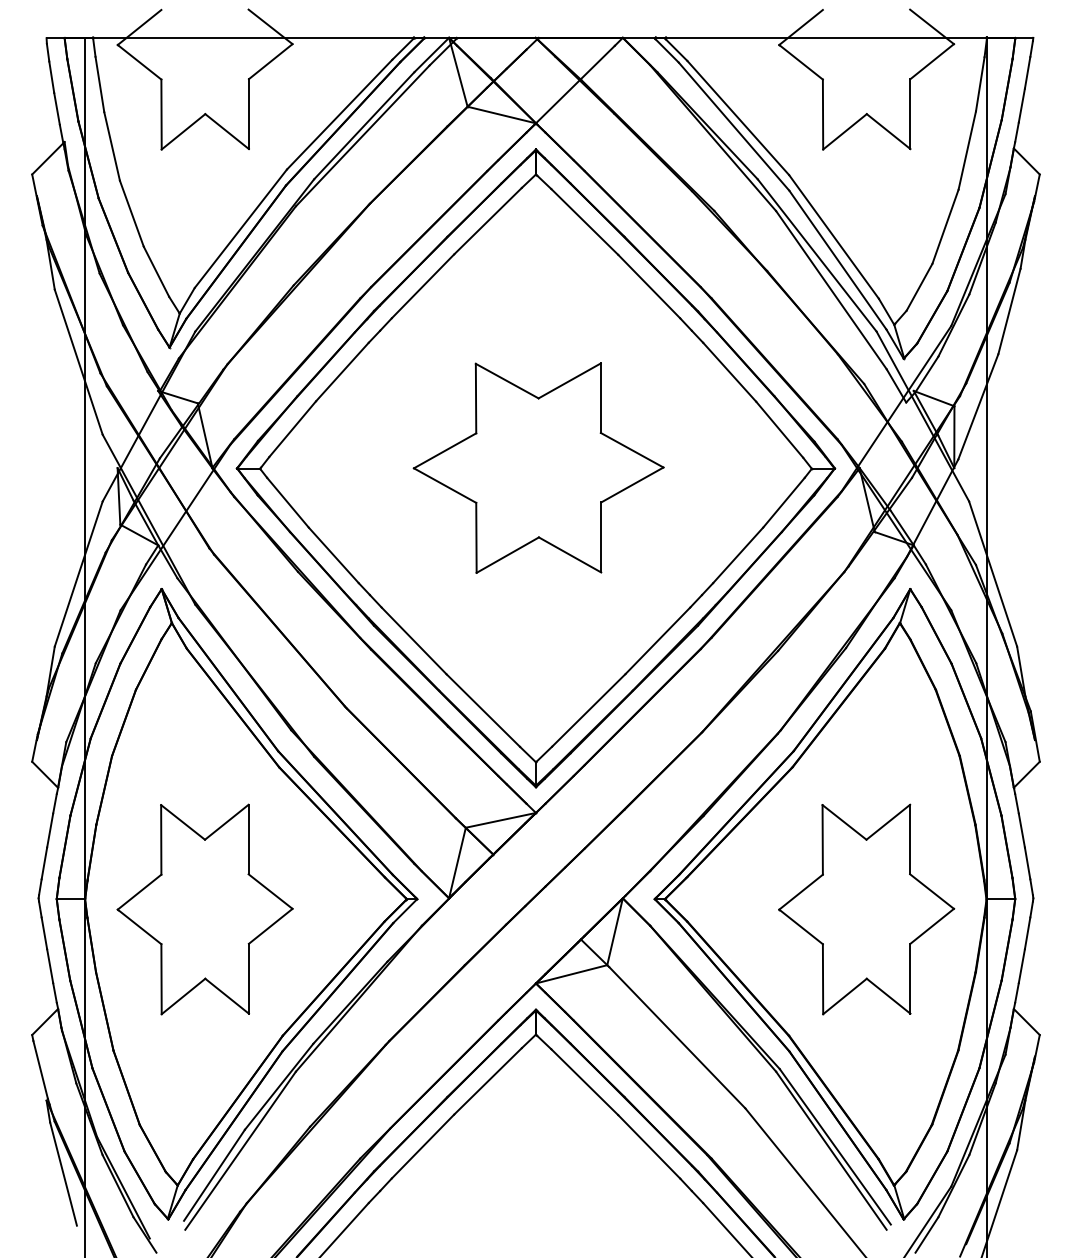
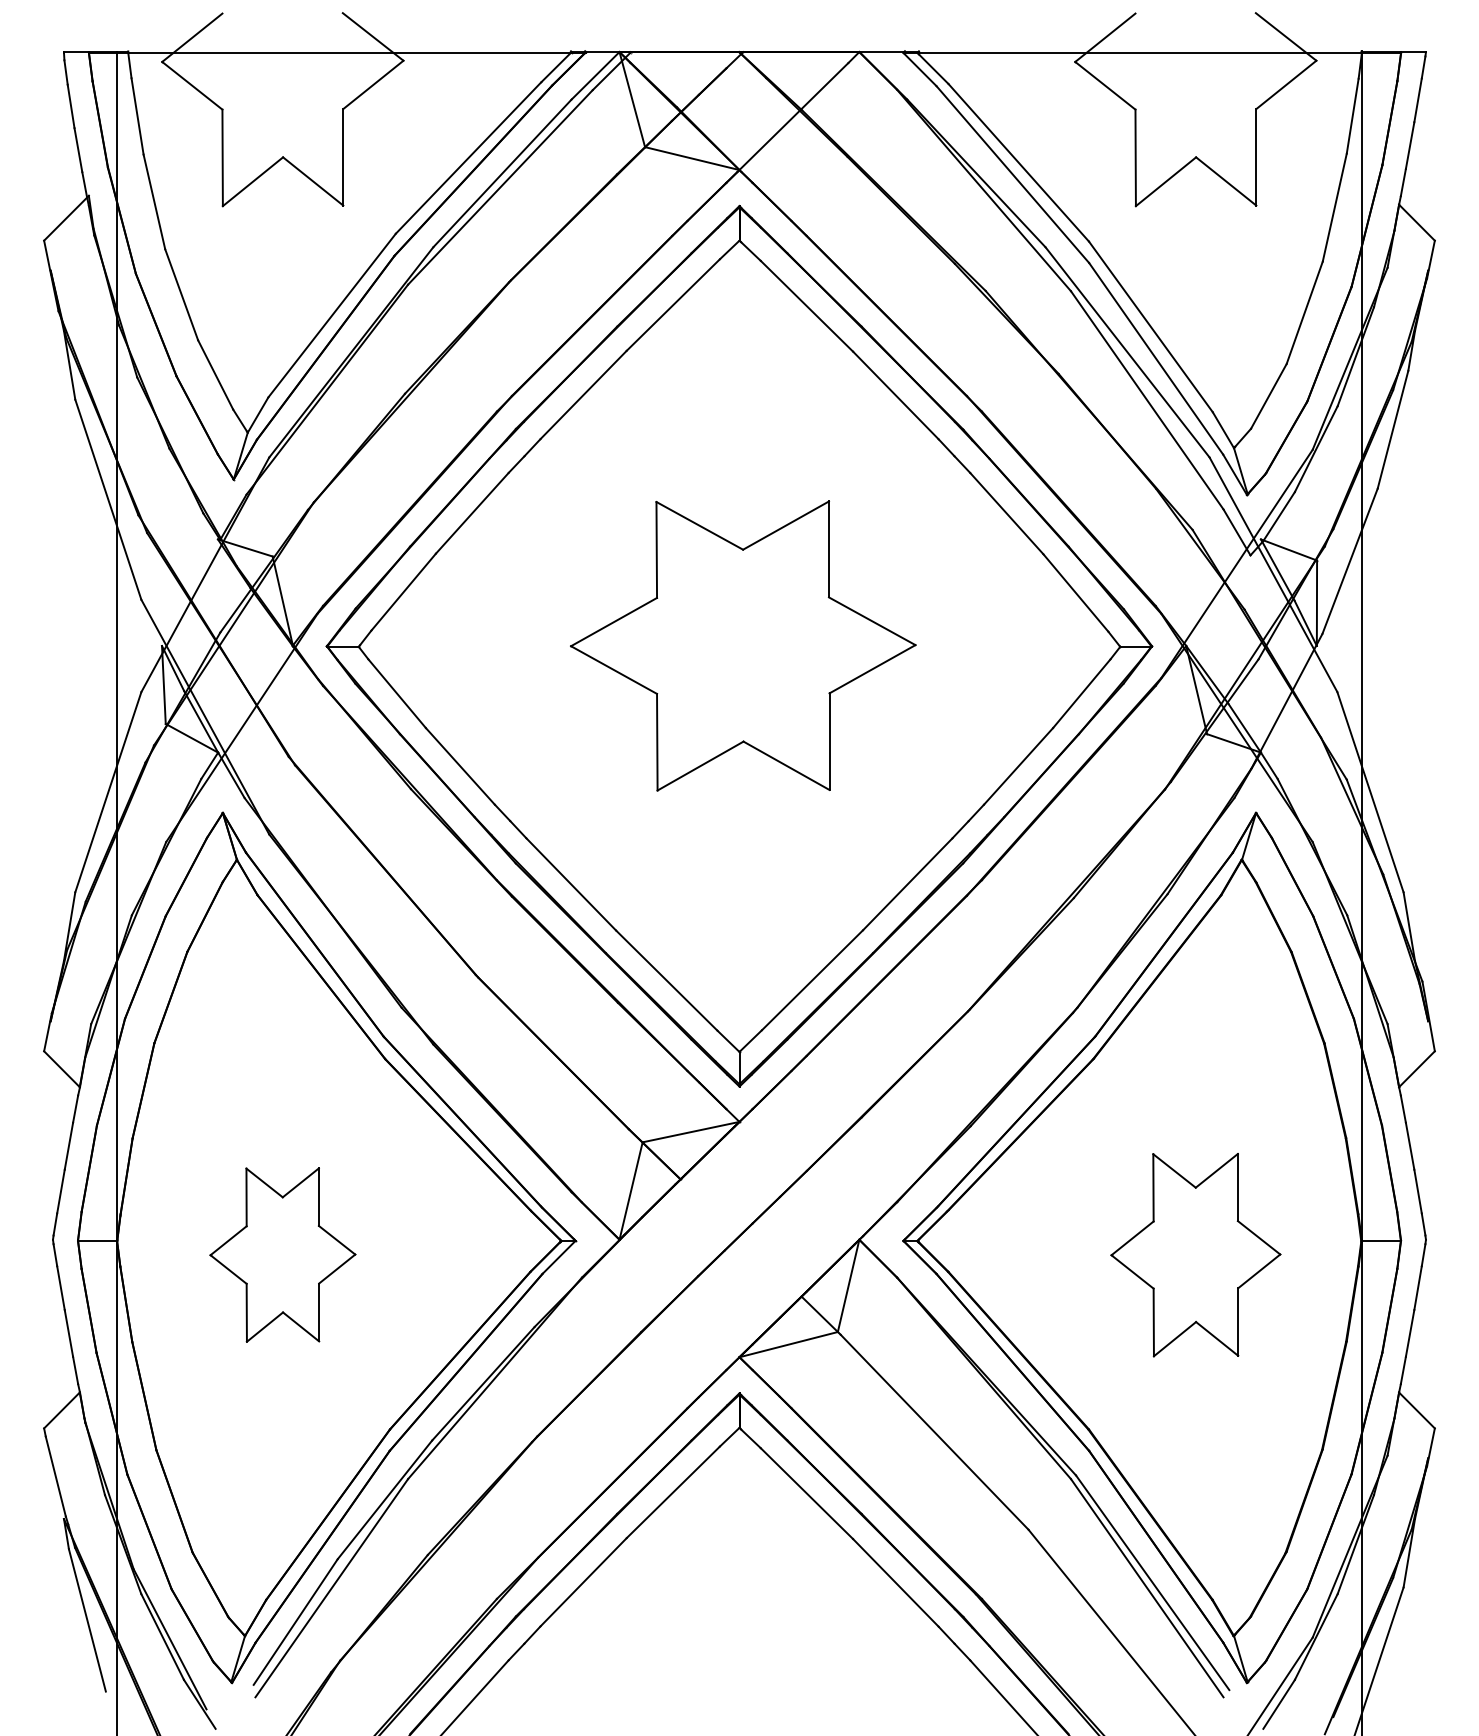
part: (204, 909) -> (282, 1254), size x0.6
part: (866, 909) -> (1195, 1254), size x0.7

